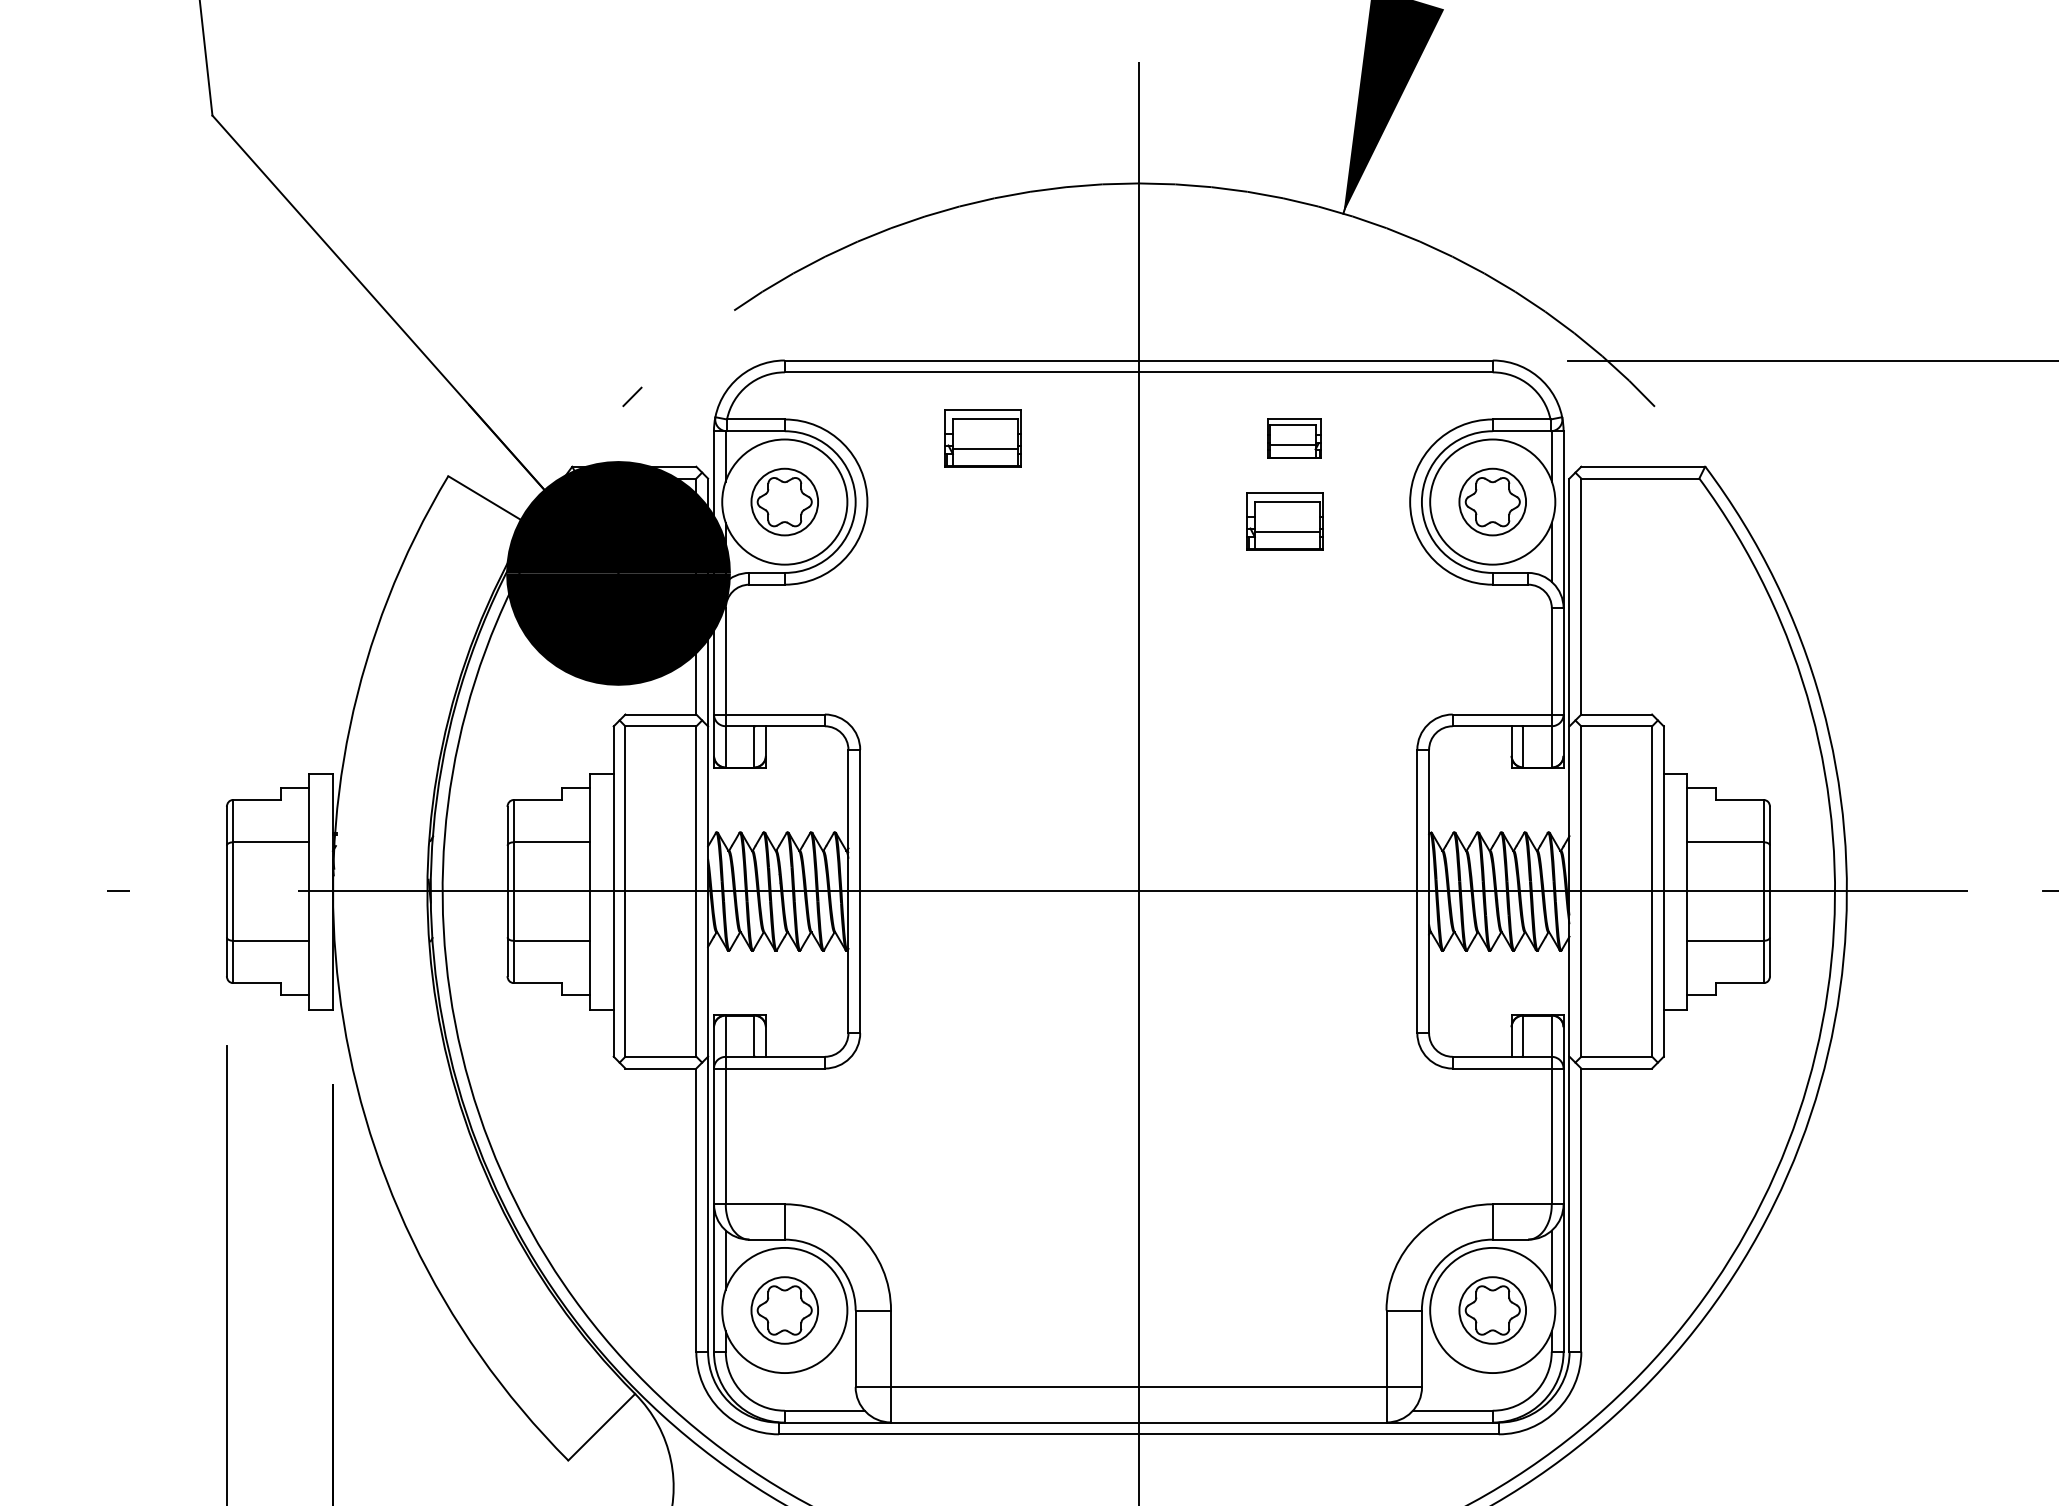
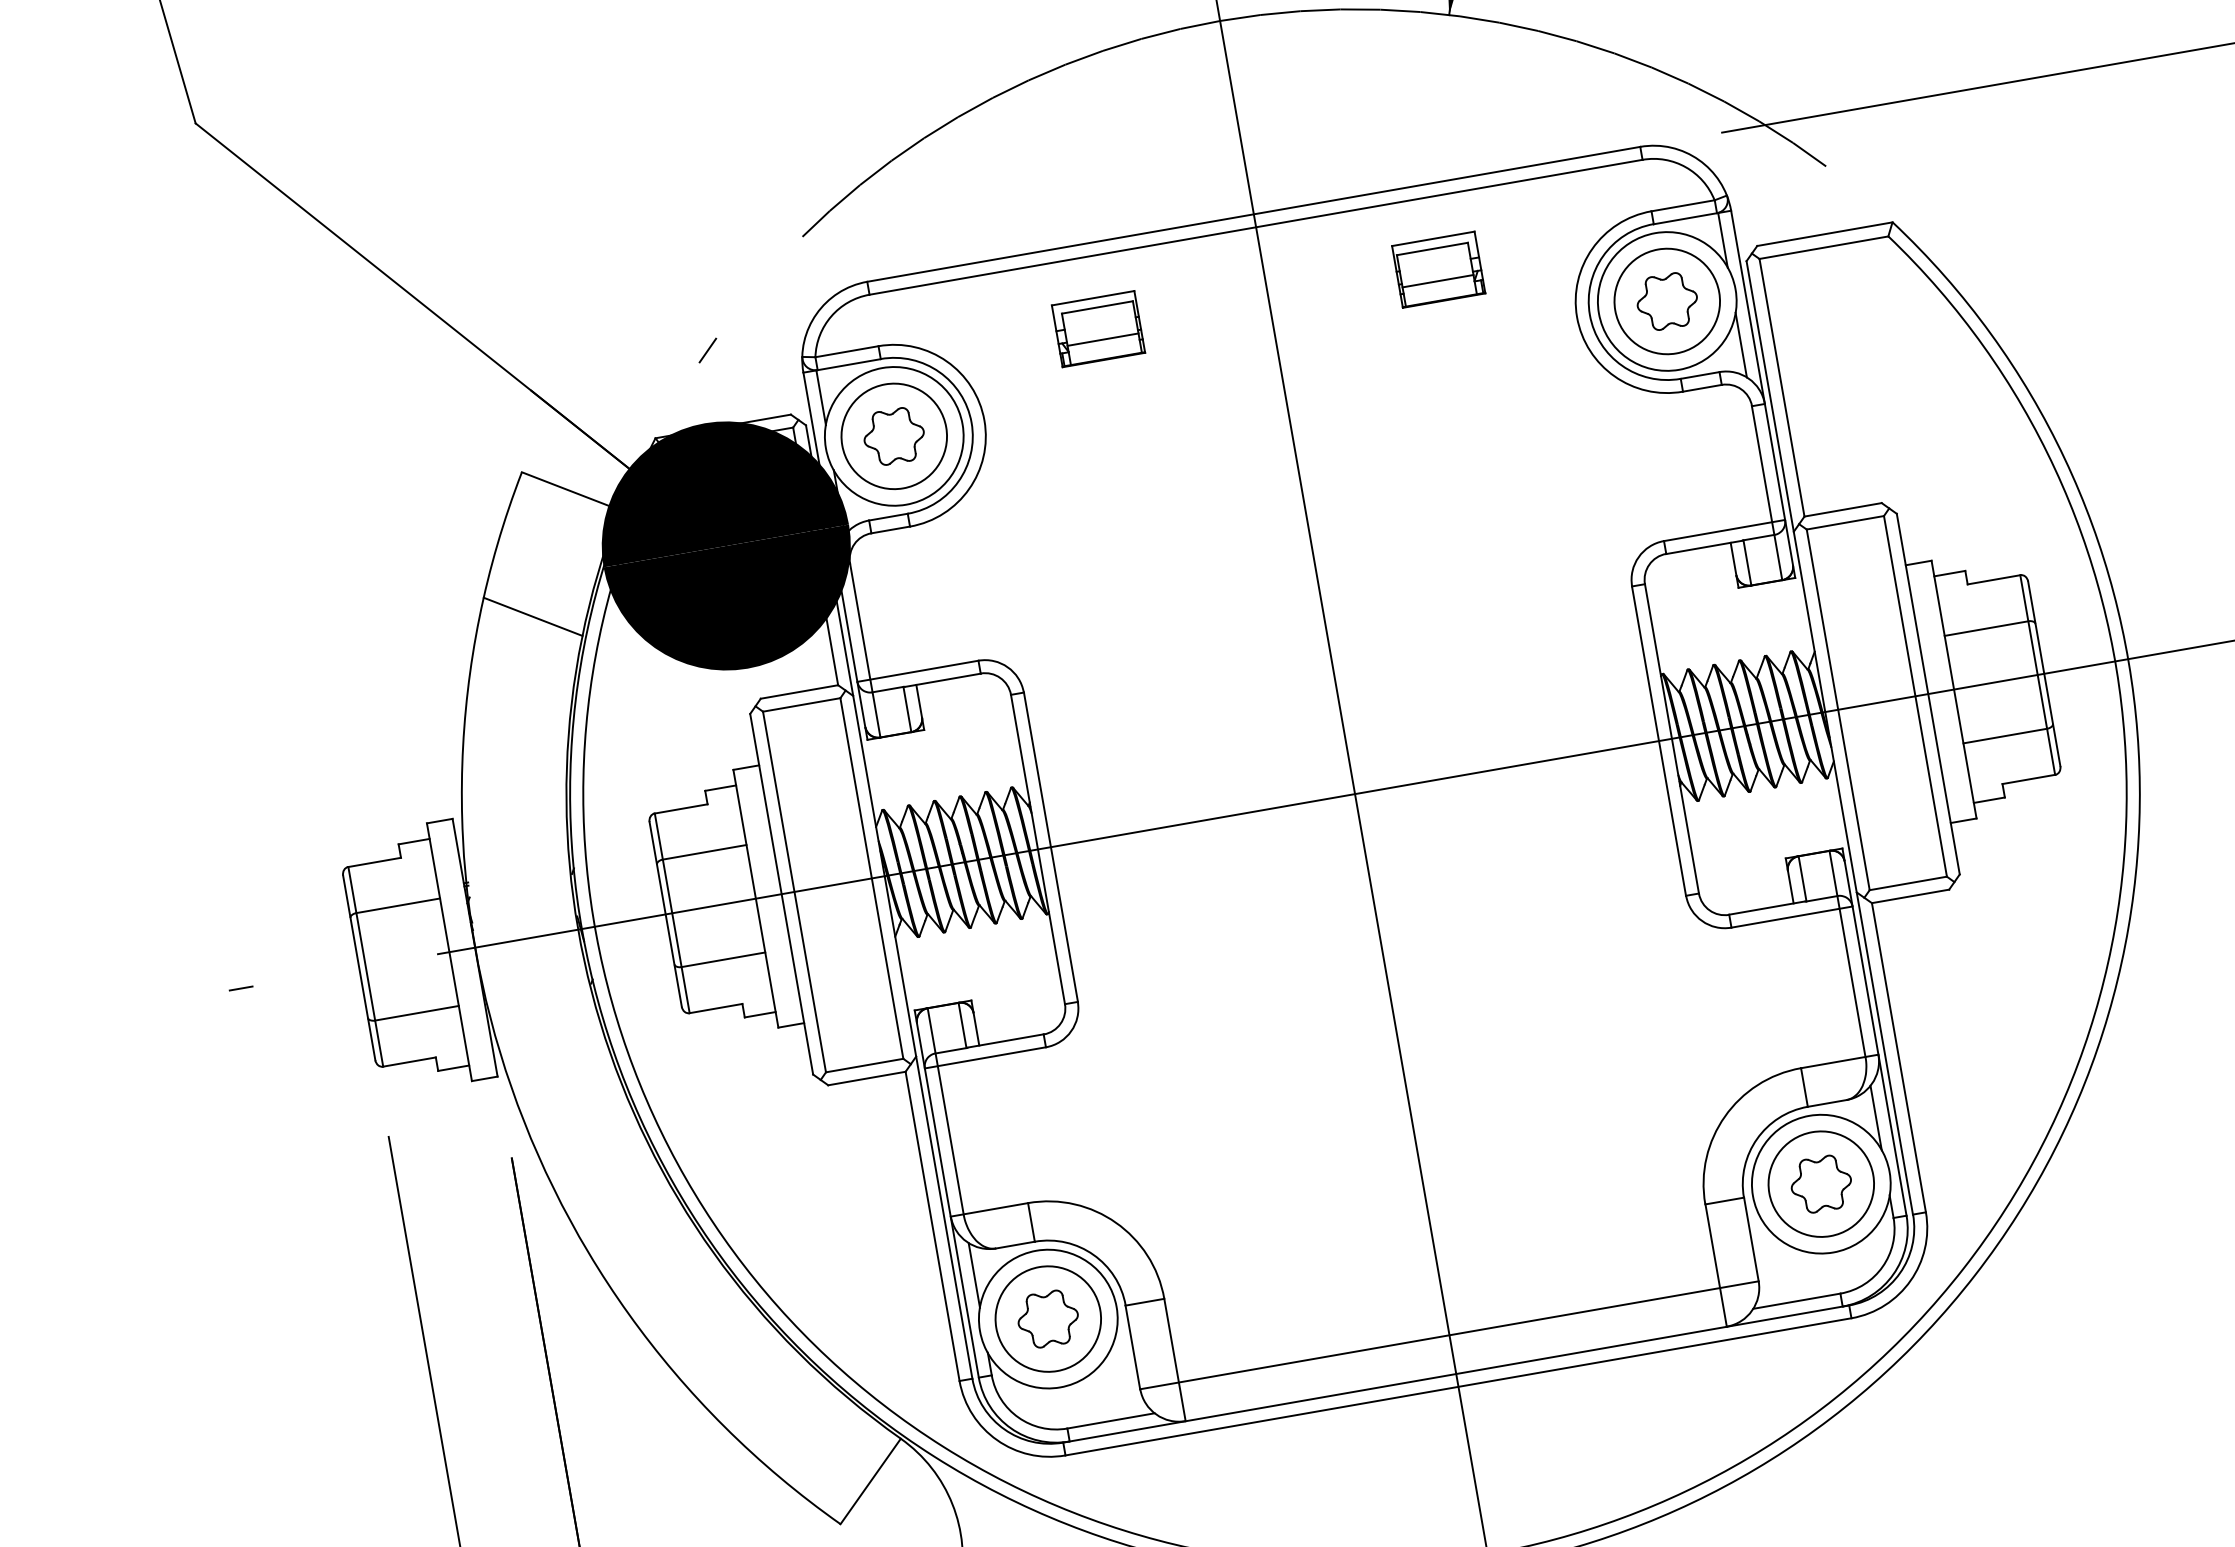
part: (1294, 438) -> (1438, 269), size x1.43
circle: (784, 501) -> (893, 435), size x1.43
circle: (1492, 501) -> (1666, 300), size x1.43
part: (1284, 521) -> (1443, 362), removed
line: (435, 606) -> (532, 616), added
circle: (784, 1310) -> (1047, 1319), size x1.43
circle: (1492, 1310) -> (1821, 1184), size x1.43

